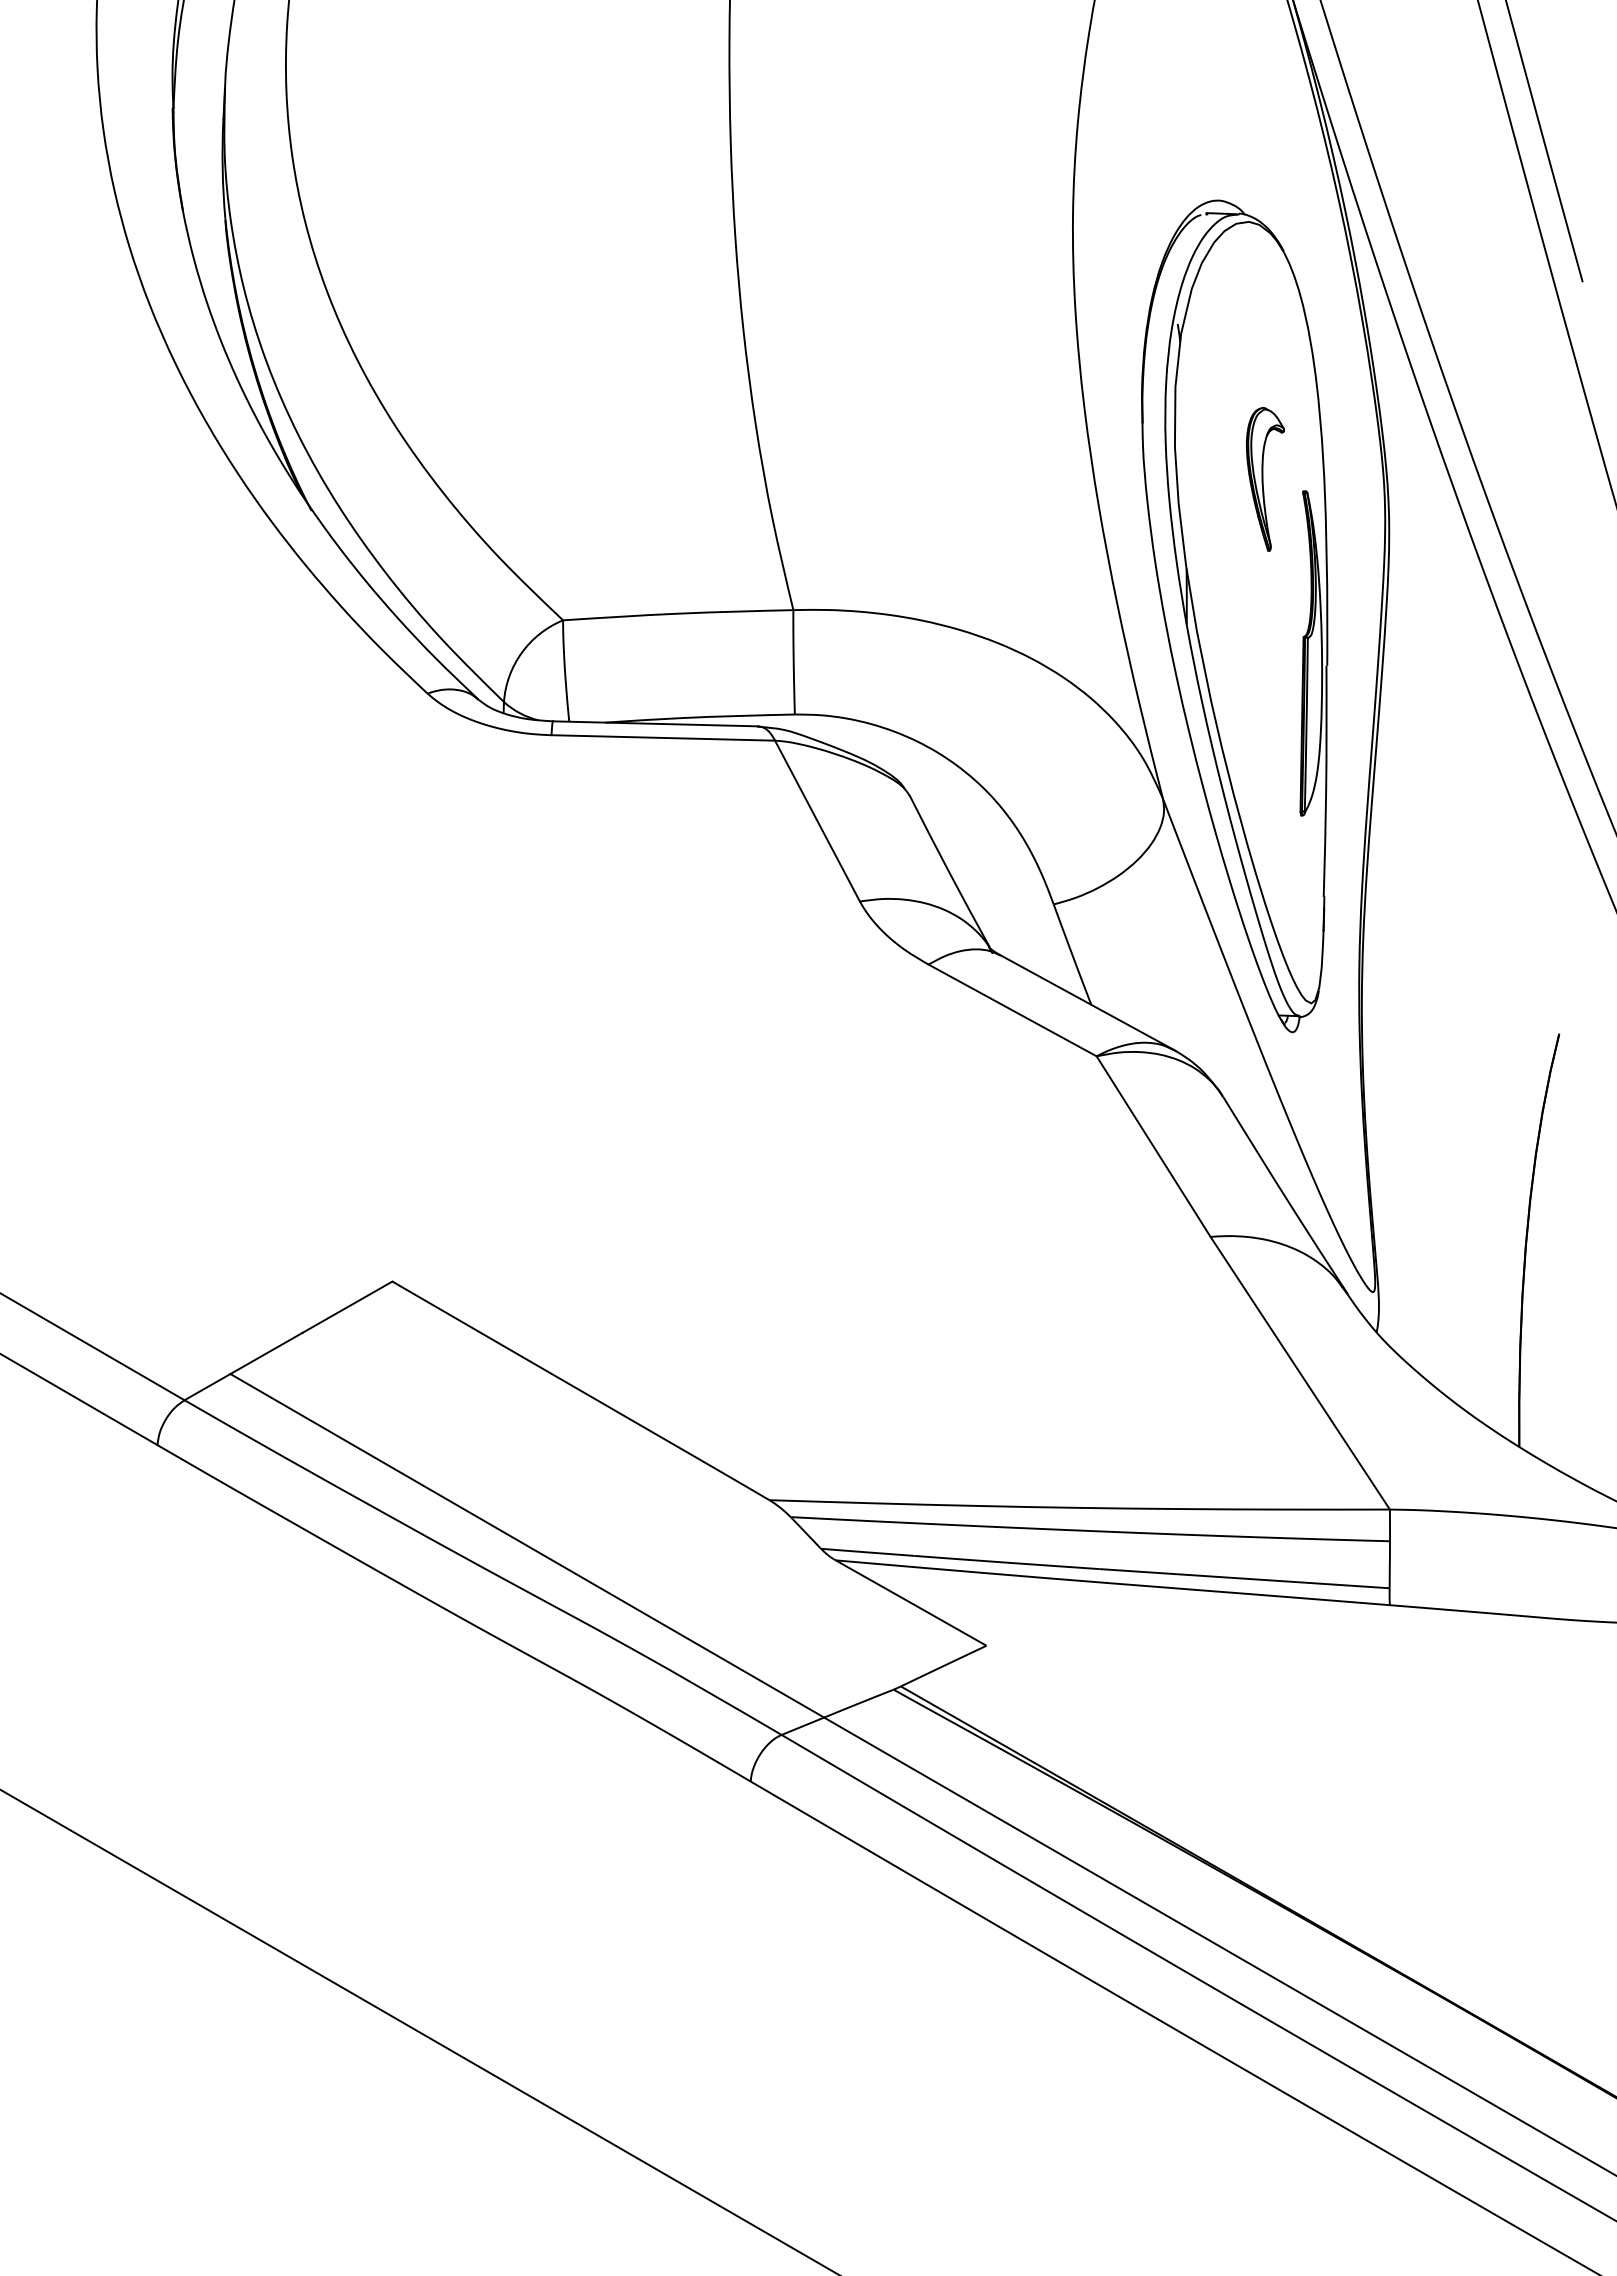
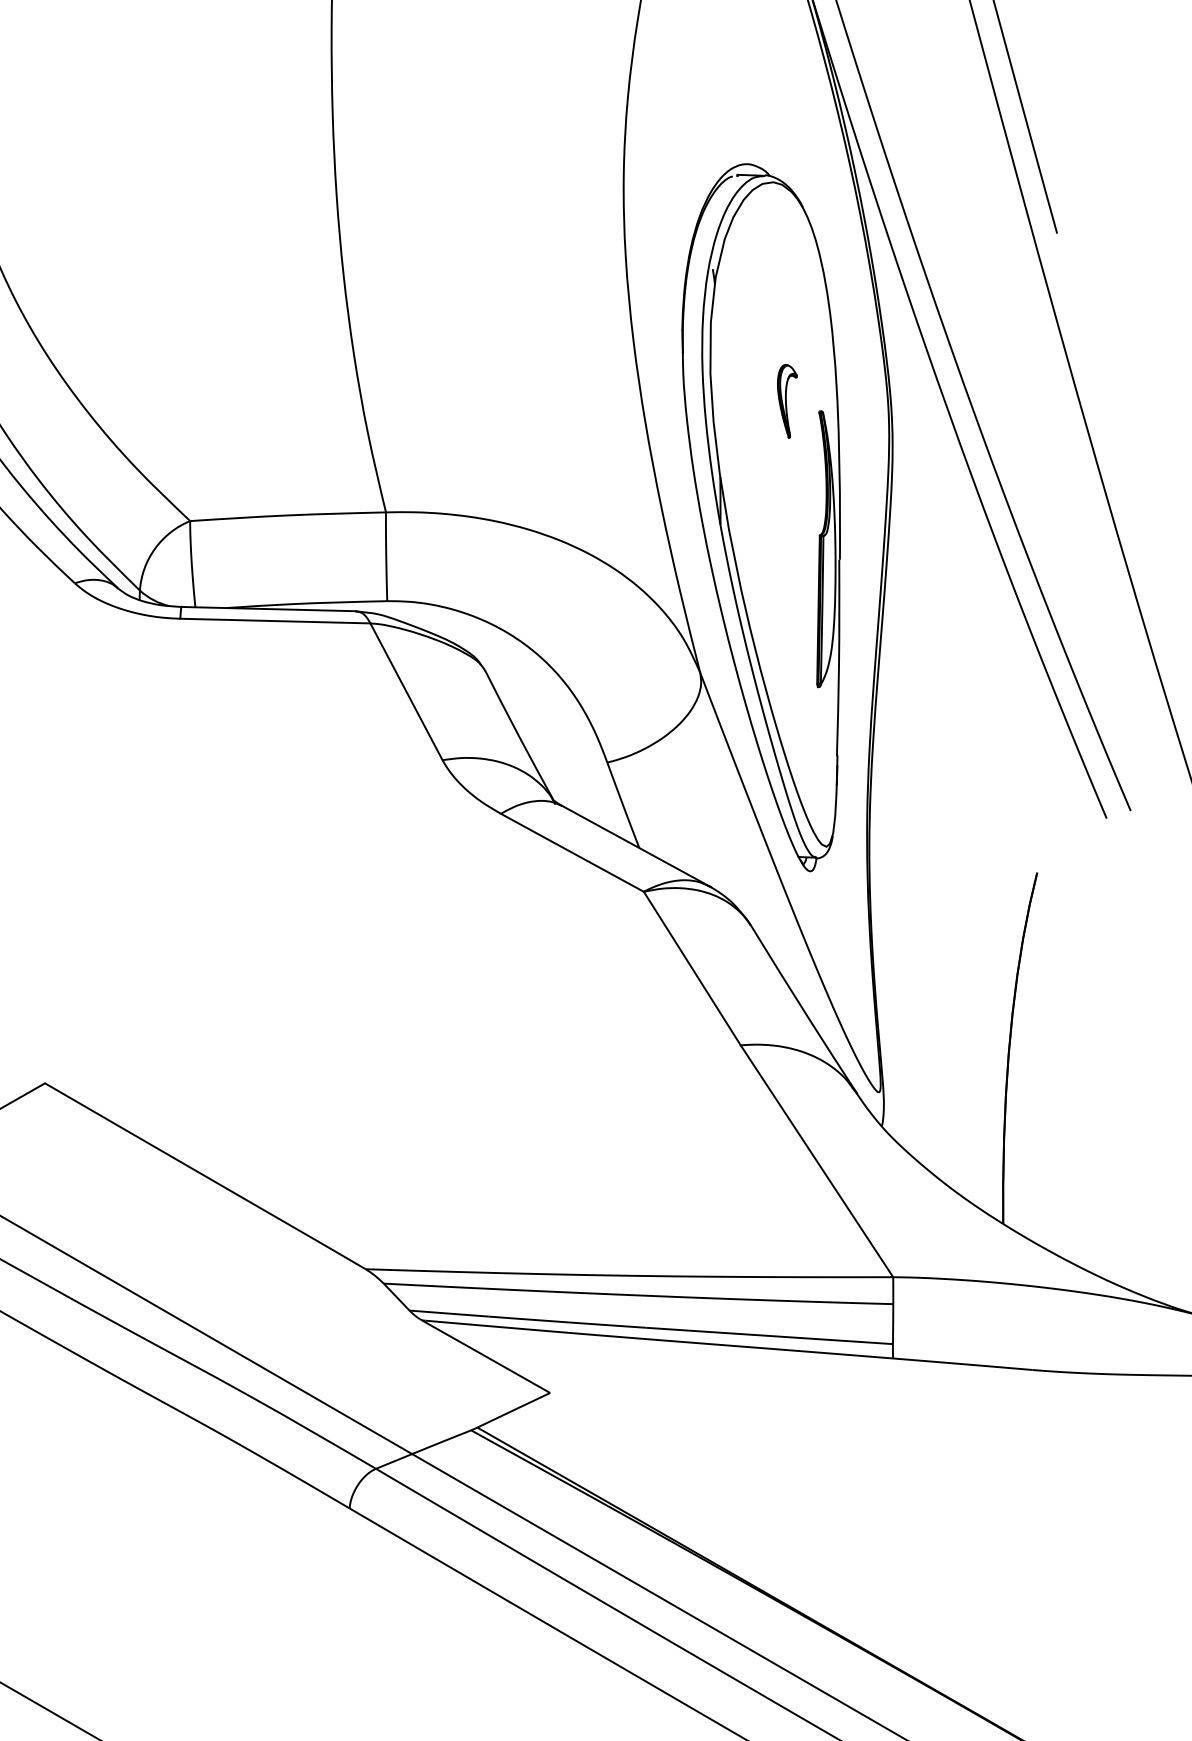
part: (1265, 479) -> (787, 401), size x0.6

